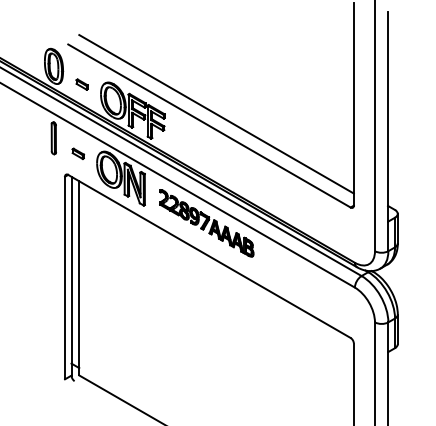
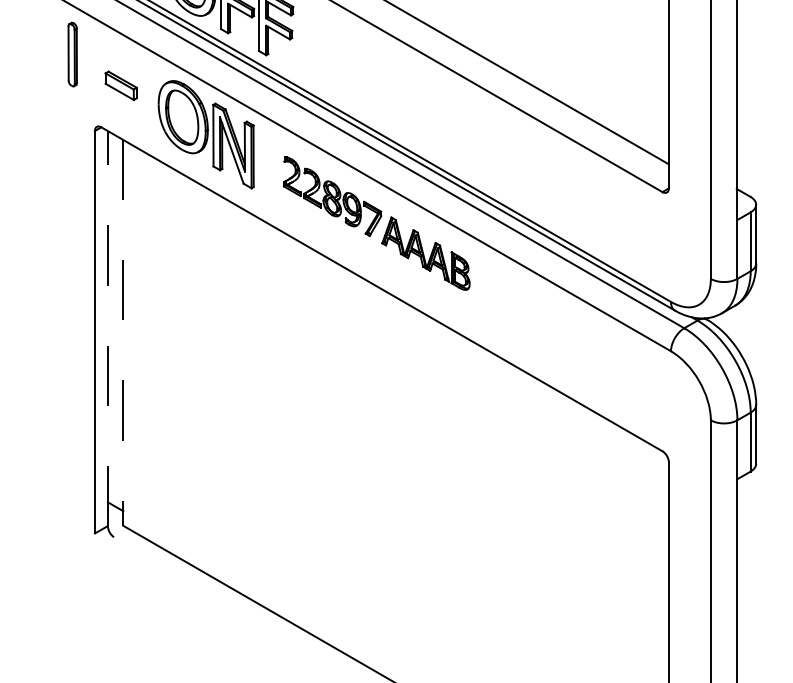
part: (78, 153) -> (121, 84), size x1.4
line: (71, 275) -> (107, 327), solid -> dashed
line: (79, 278) -> (123, 333), solid -> dashed

